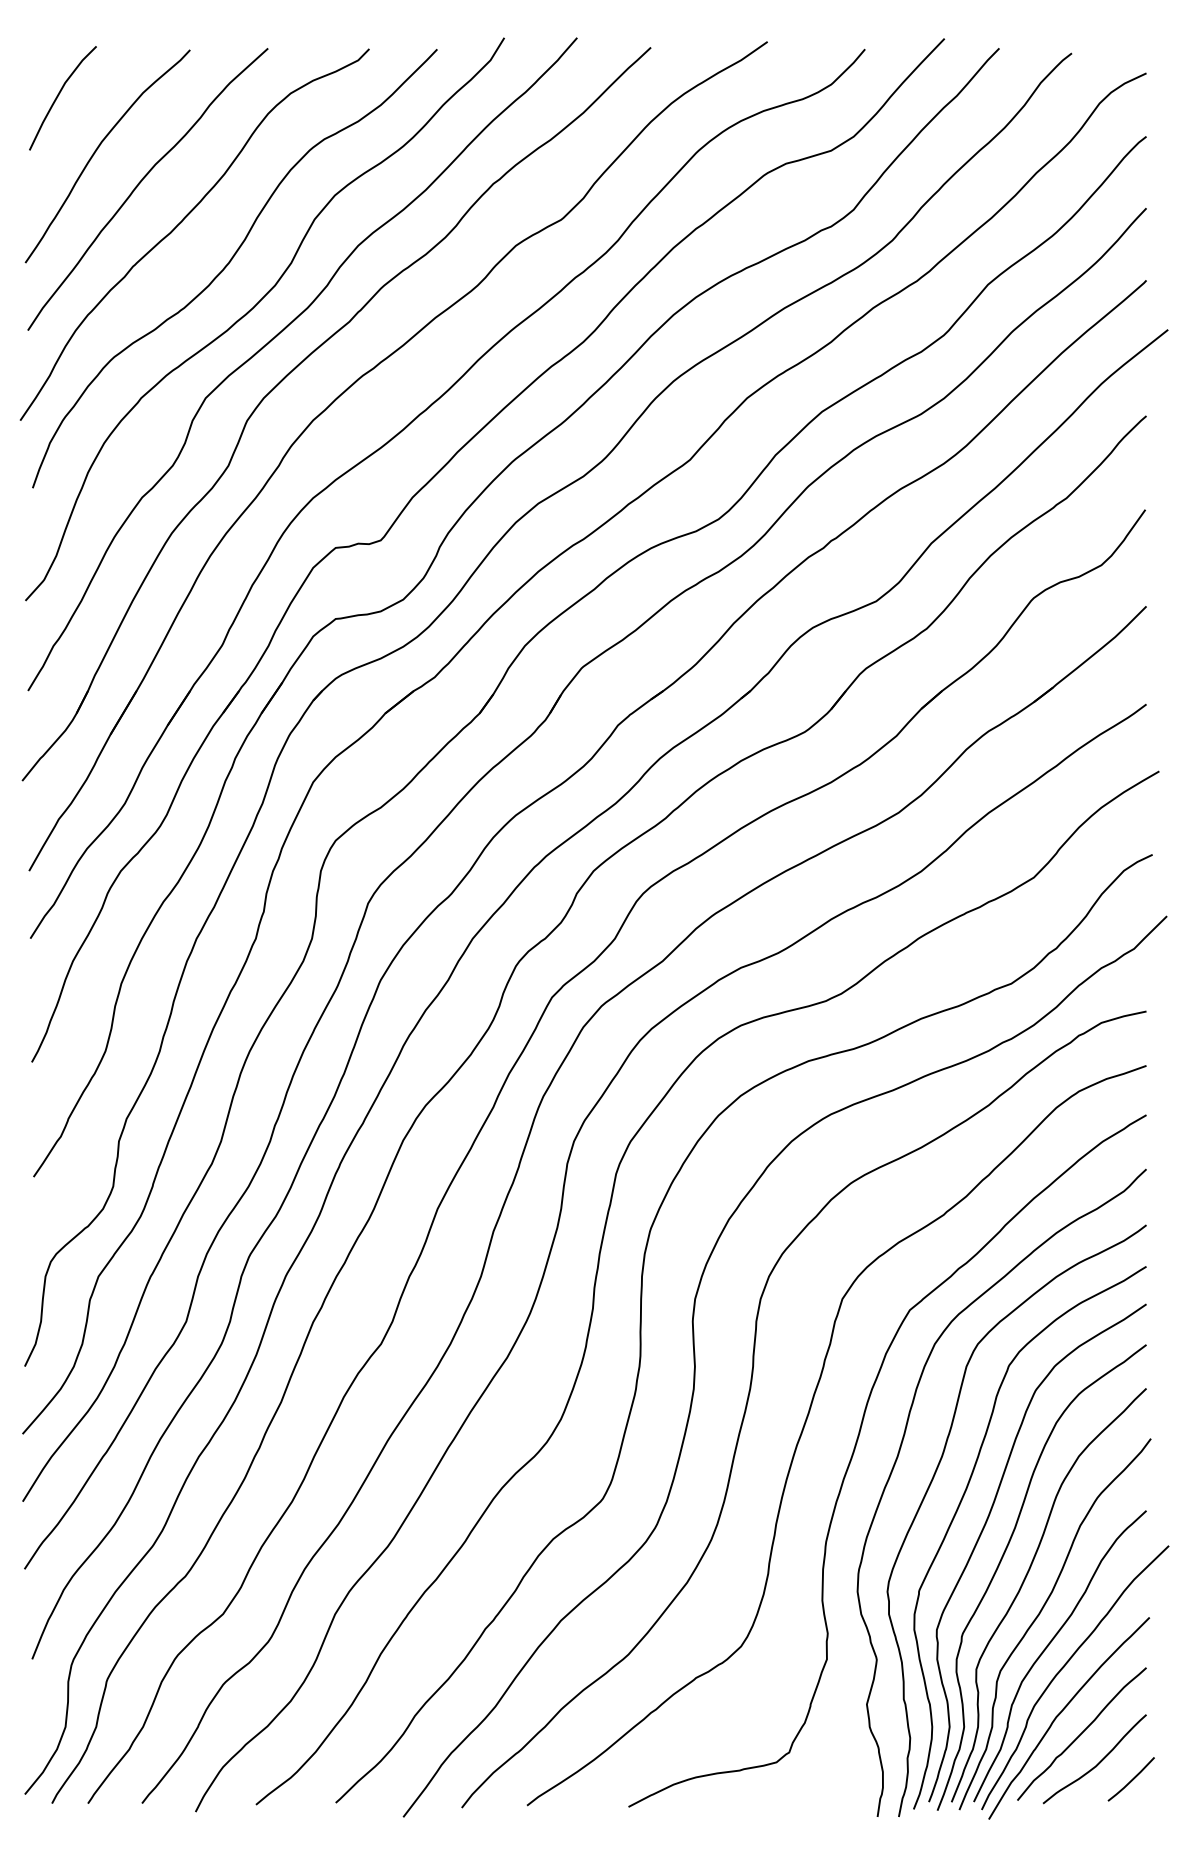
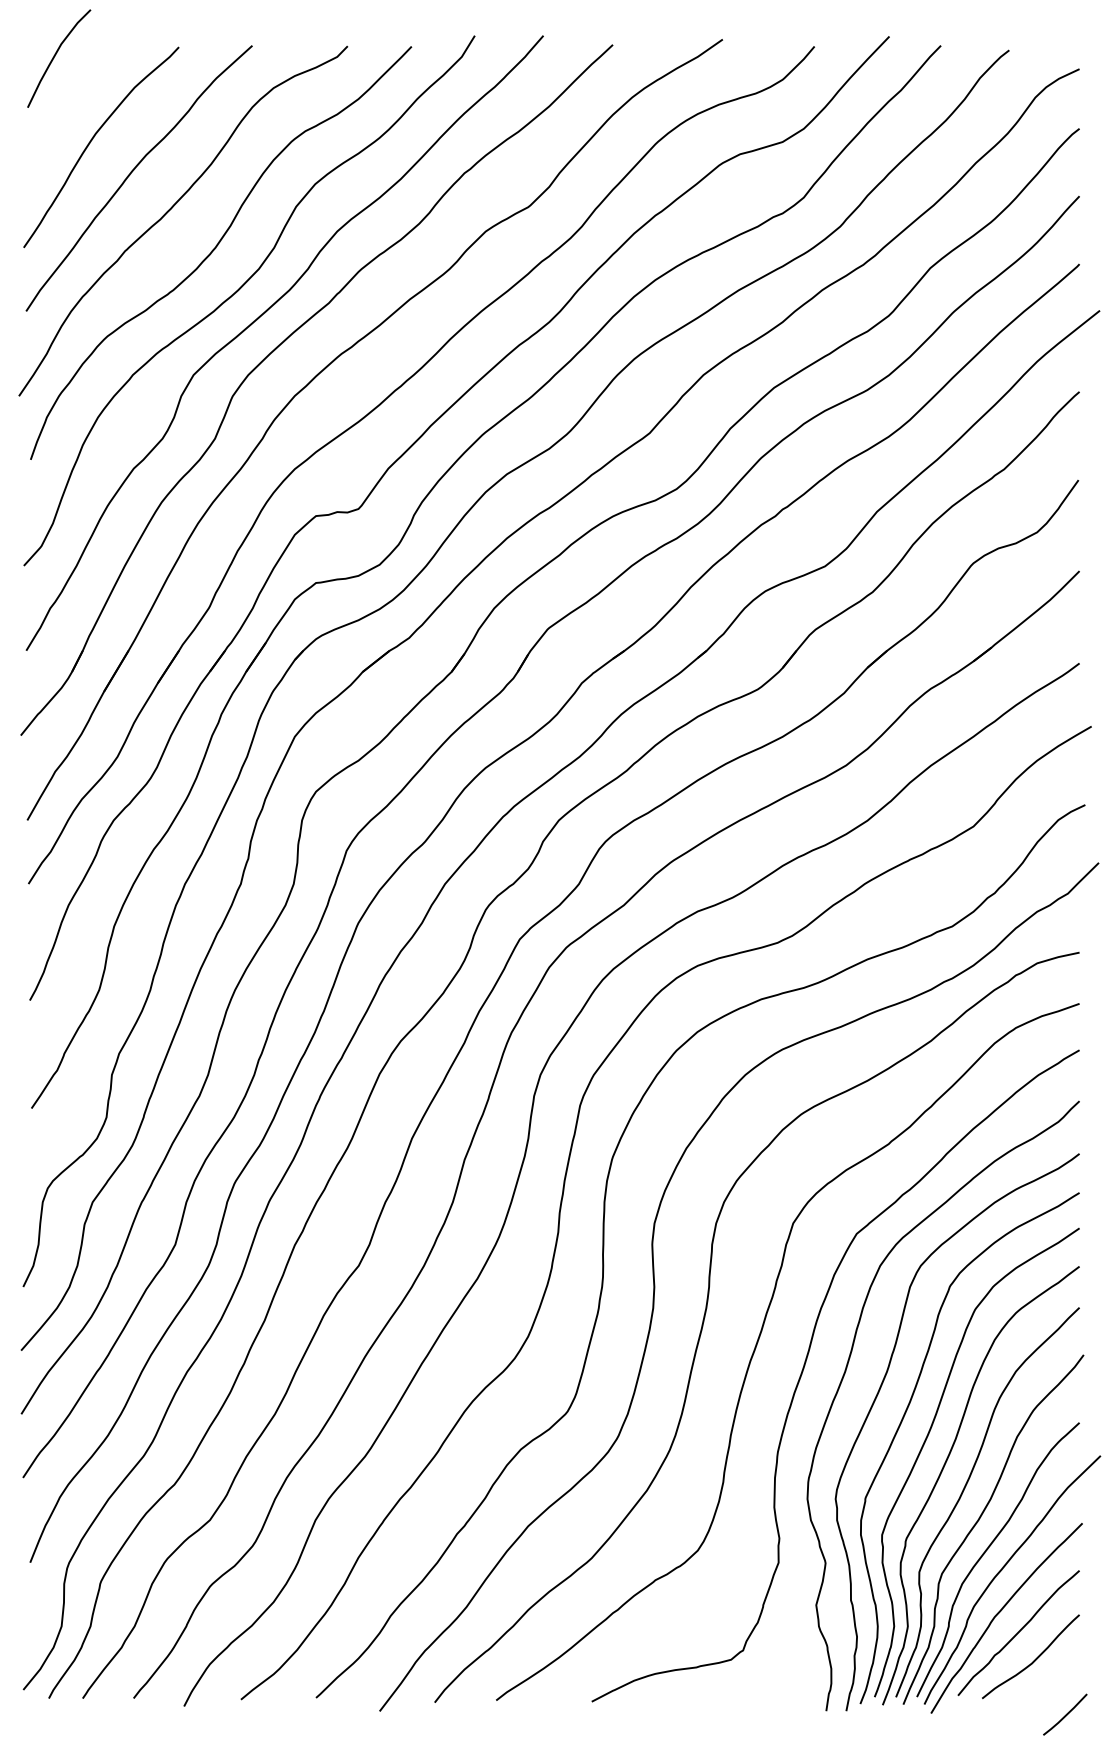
curve: (59, 96) -> (55, 56), moved
line: (1131, 1779) -> (1065, 1714), moved

